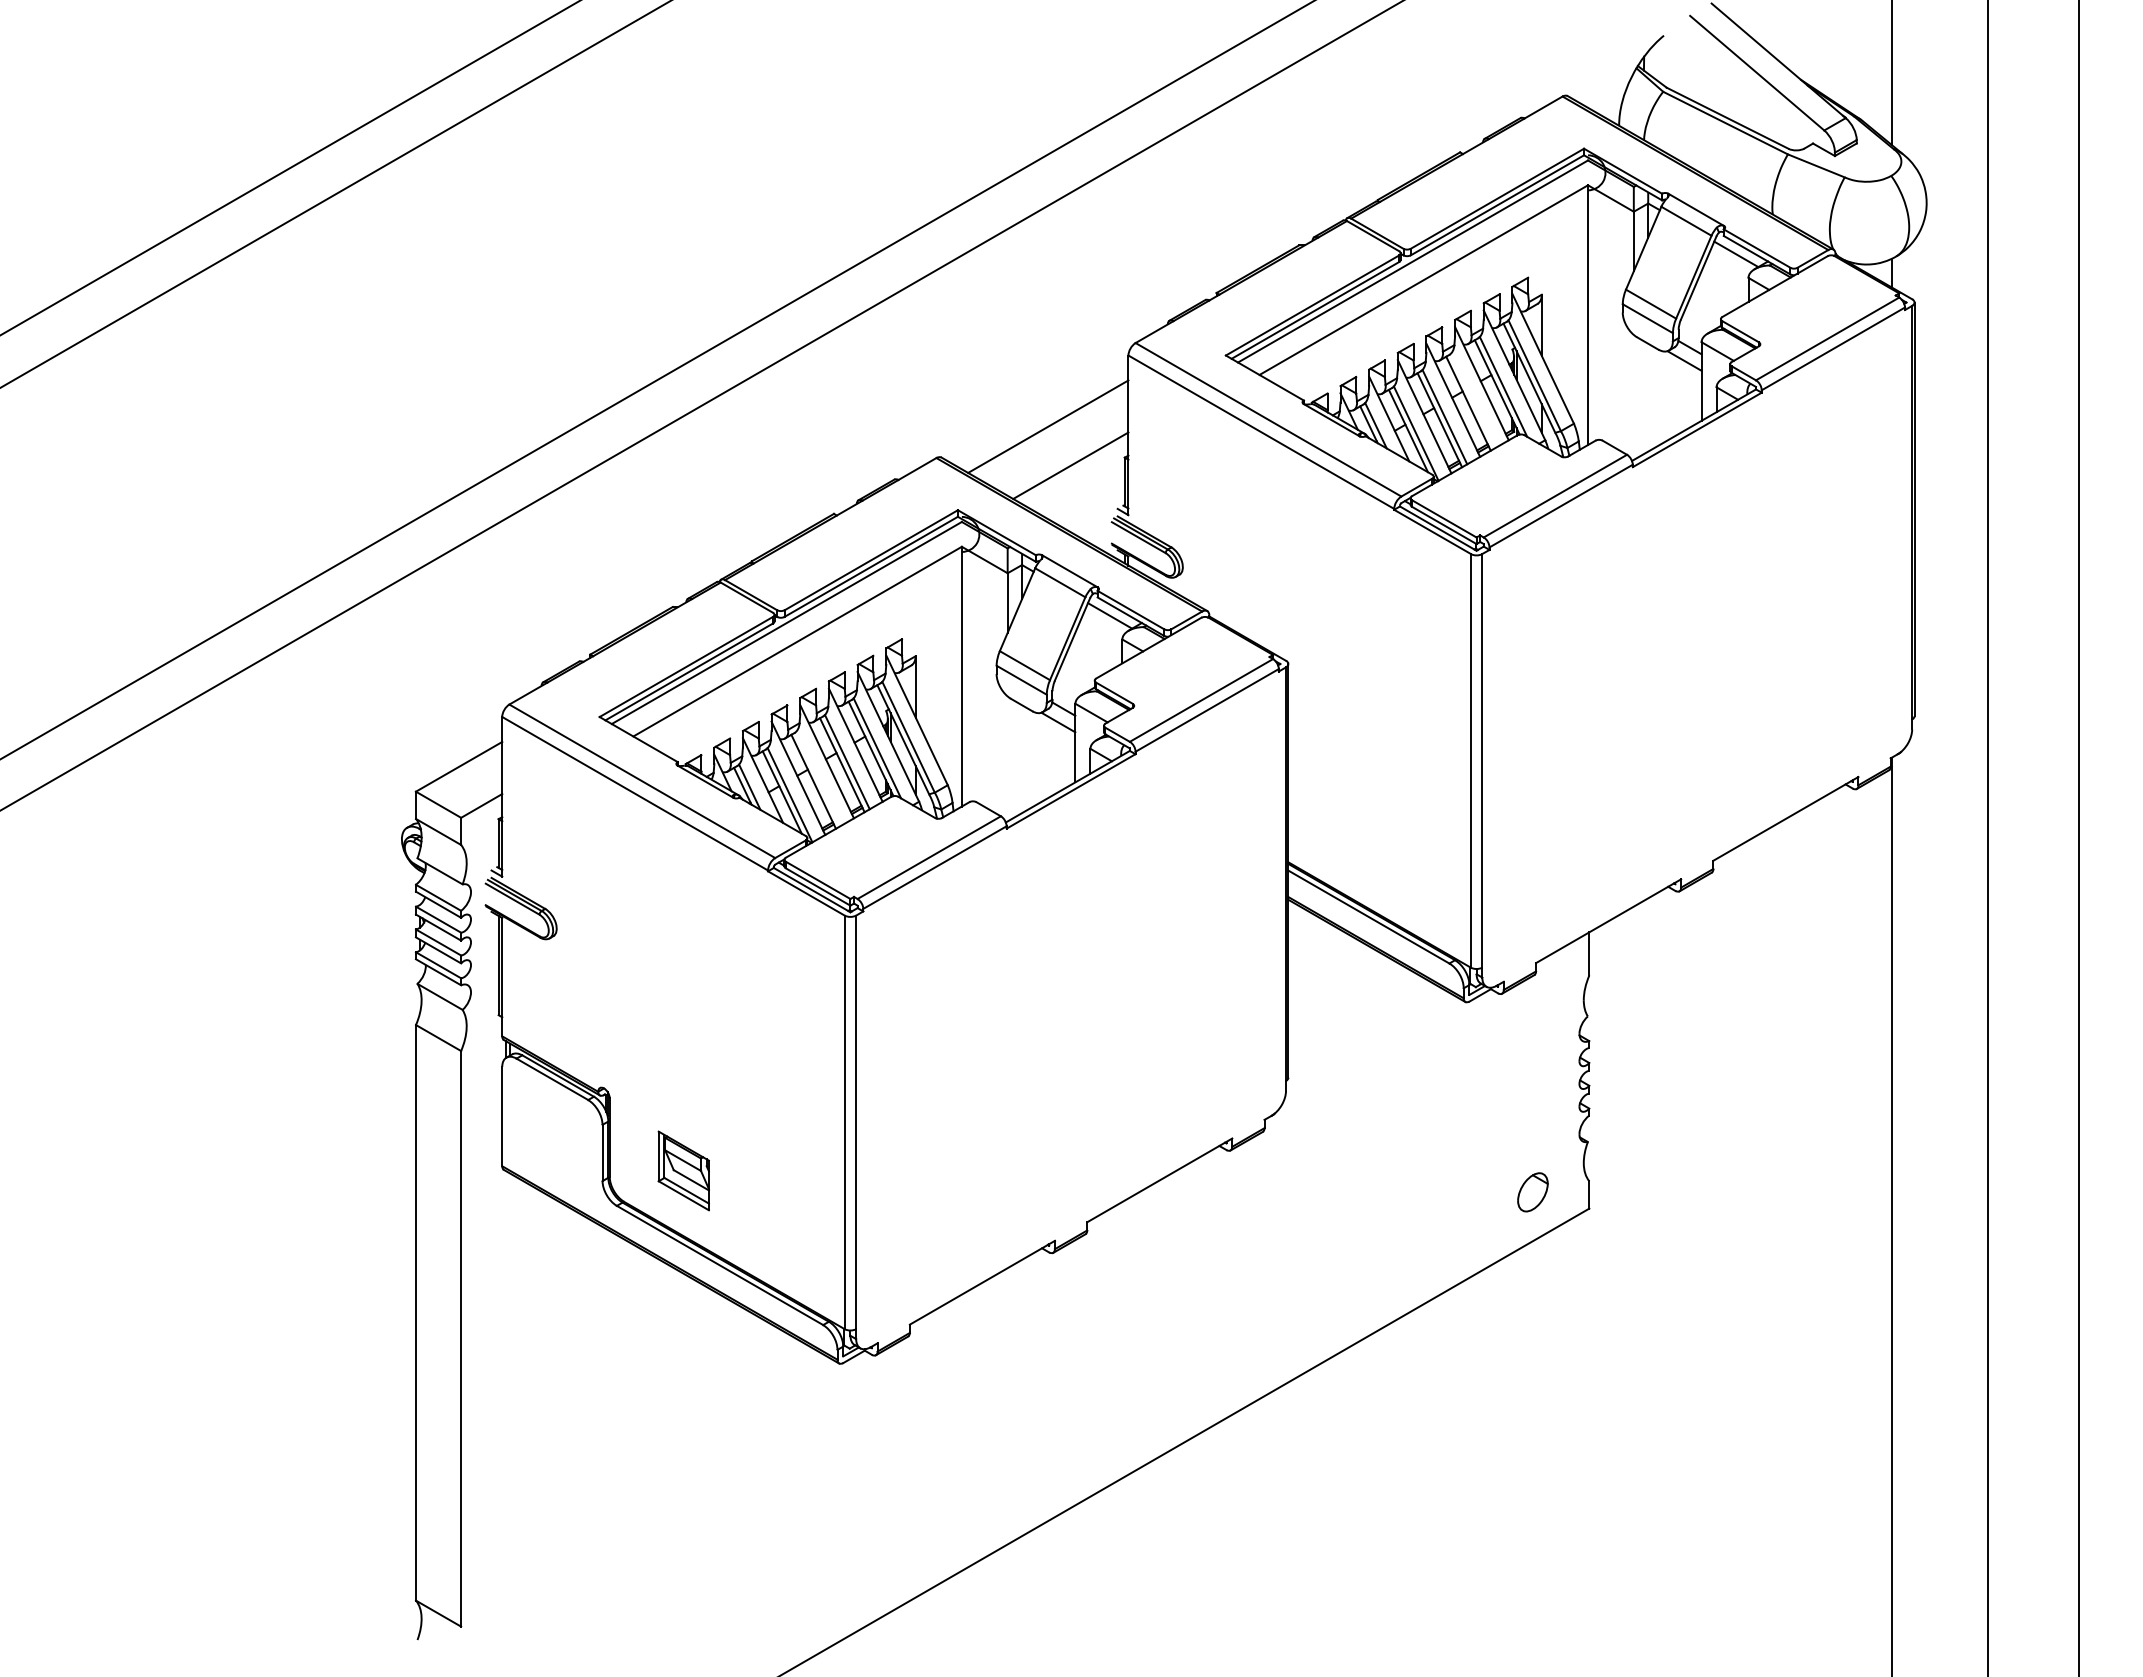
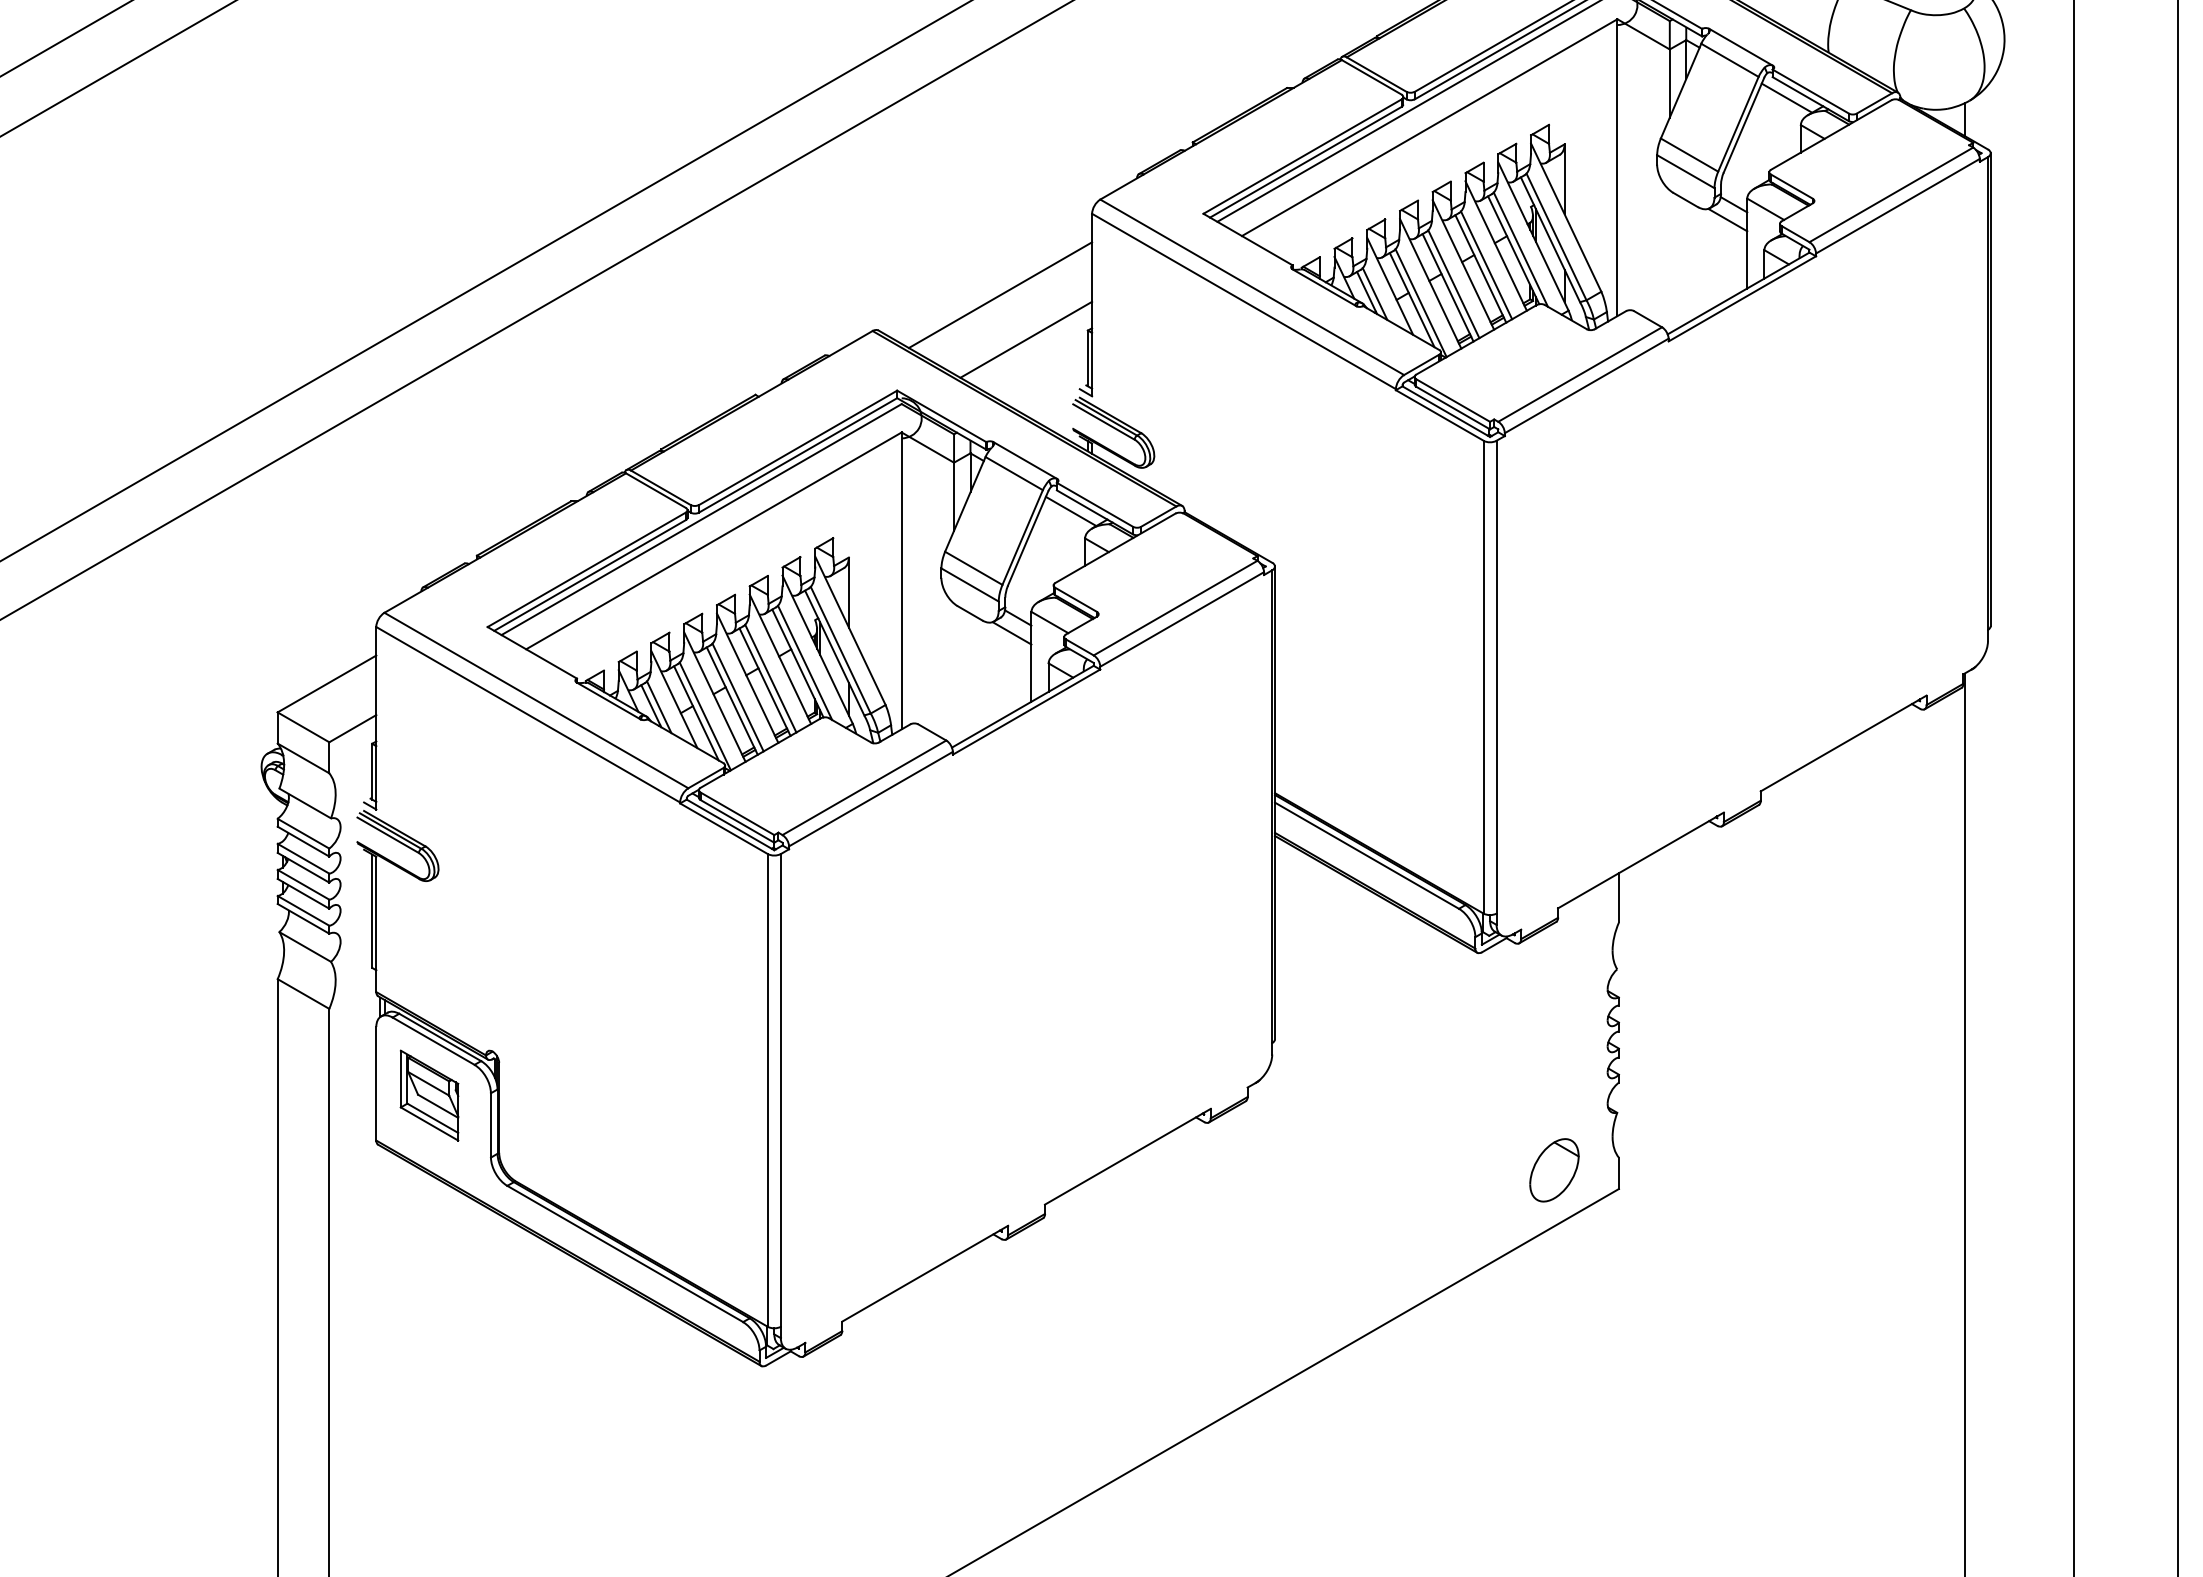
line: (1473, 400) -> (1486, 265), added
line: (818, 778) -> (737, 697), added
part: (683, 1170) -> (429, 1095), moved
part: (1532, 1192) -> (1553, 1170), size x1.43

